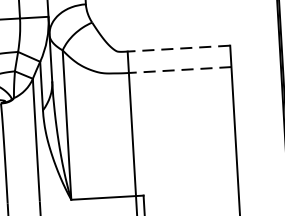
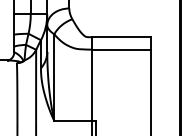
line: (178, 49) -> (121, 37), dashed -> solid
line: (179, 69) -> (121, 49), dashed -> solid

